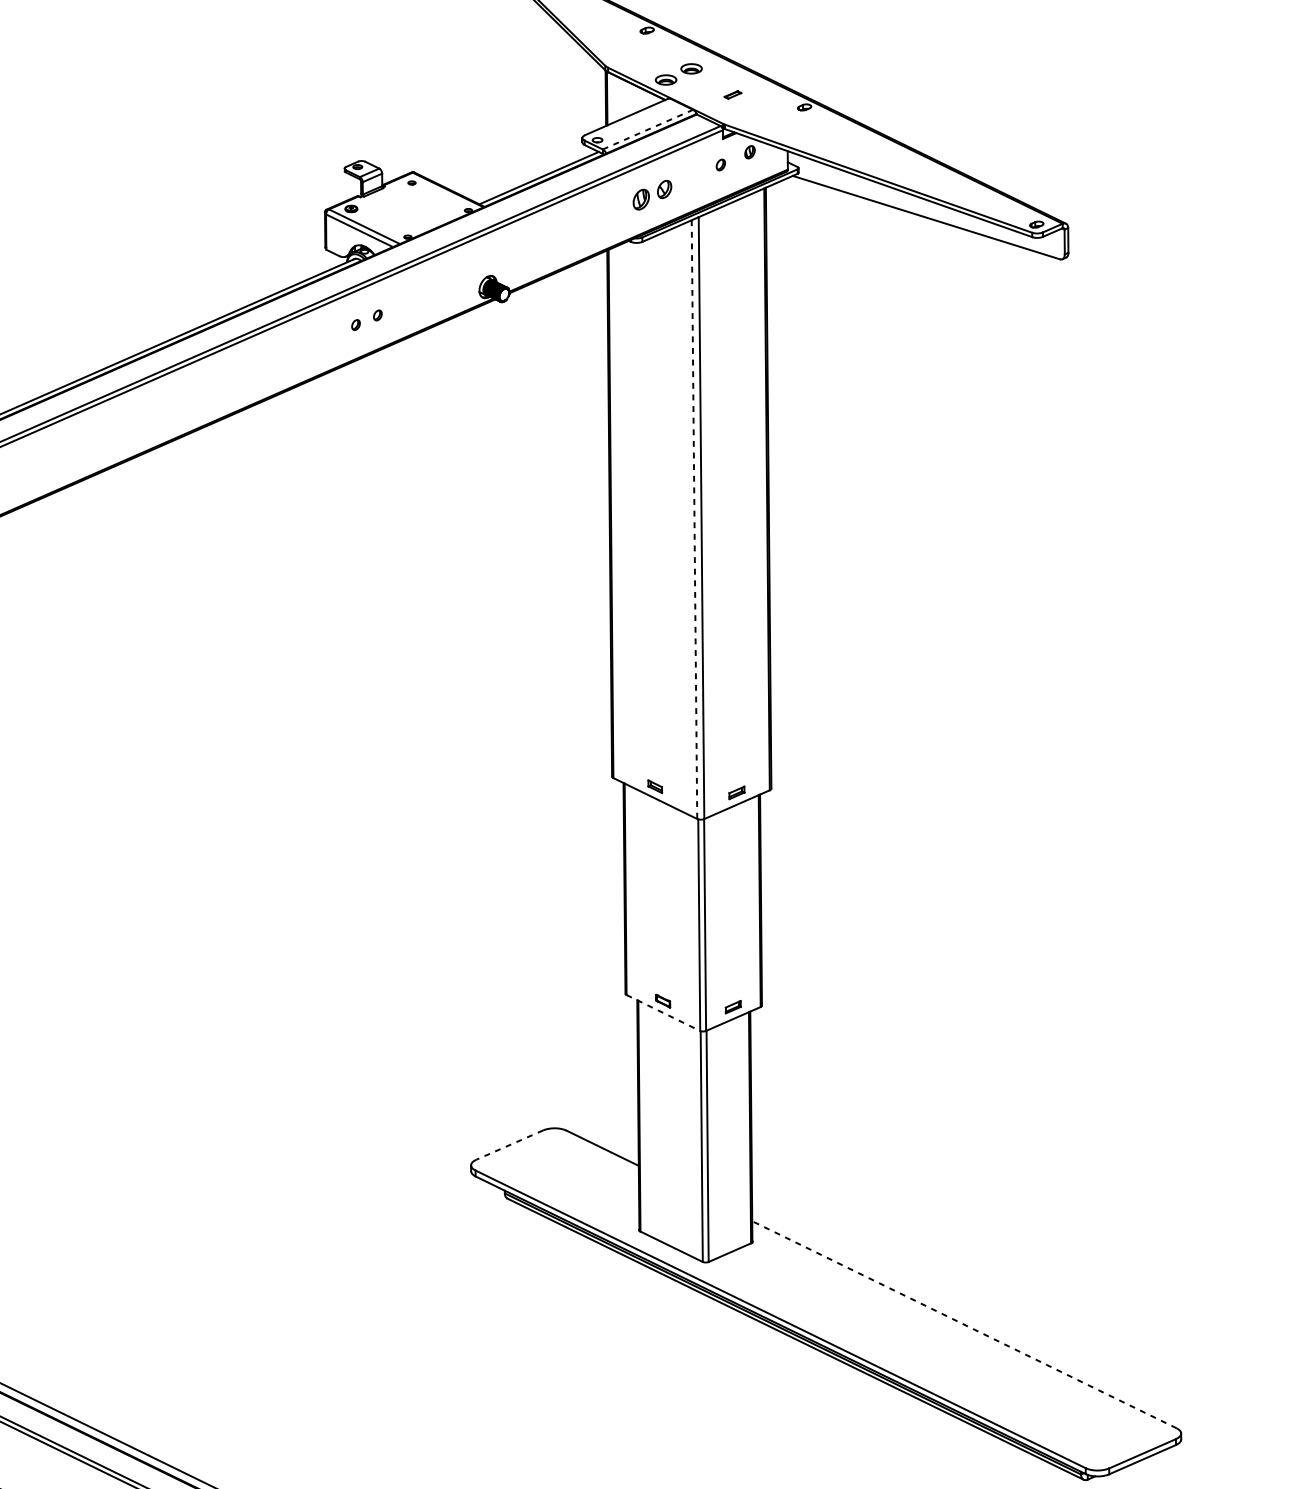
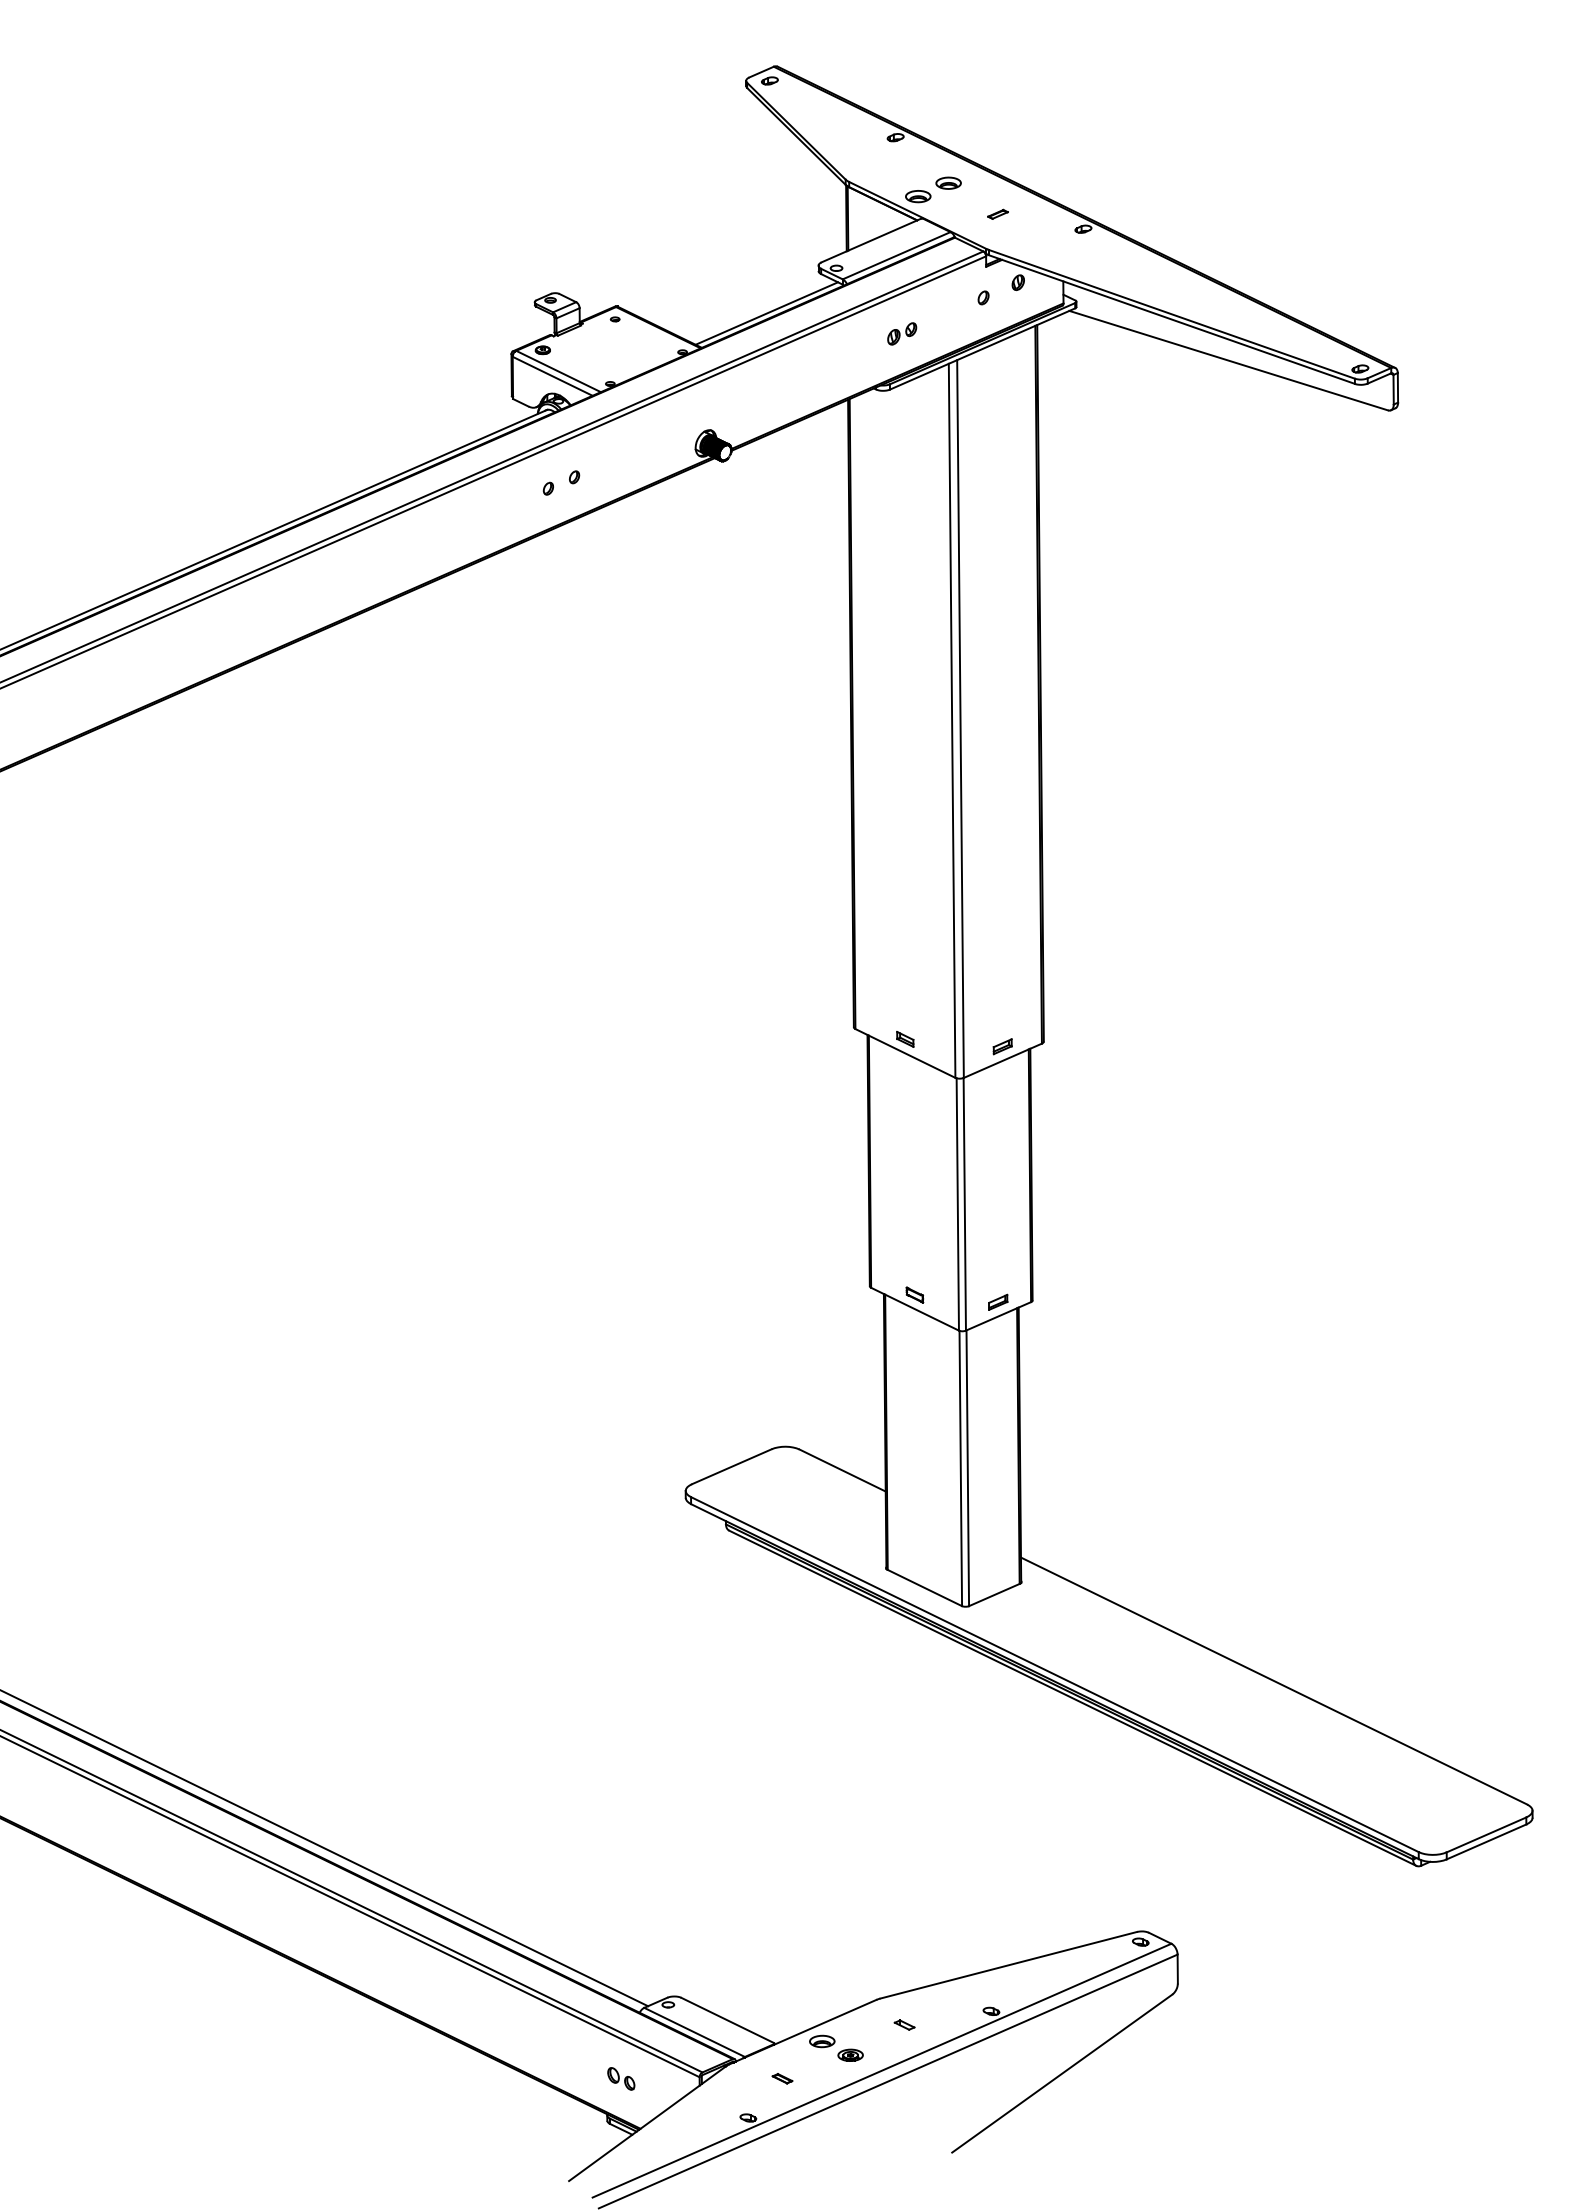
line: (647, 129) -> (896, 255), dashed -> solid
part: (652, 194) -> (902, 333), size x0.62
line: (694, 520) -> (952, 721), dashed -> solid
line: (663, 1013) -> (915, 1309), dashed -> solid
line: (509, 1144) -> (731, 1466), dashed -> solid
line: (964, 1325) -> (1274, 1681), dashed -> solid

